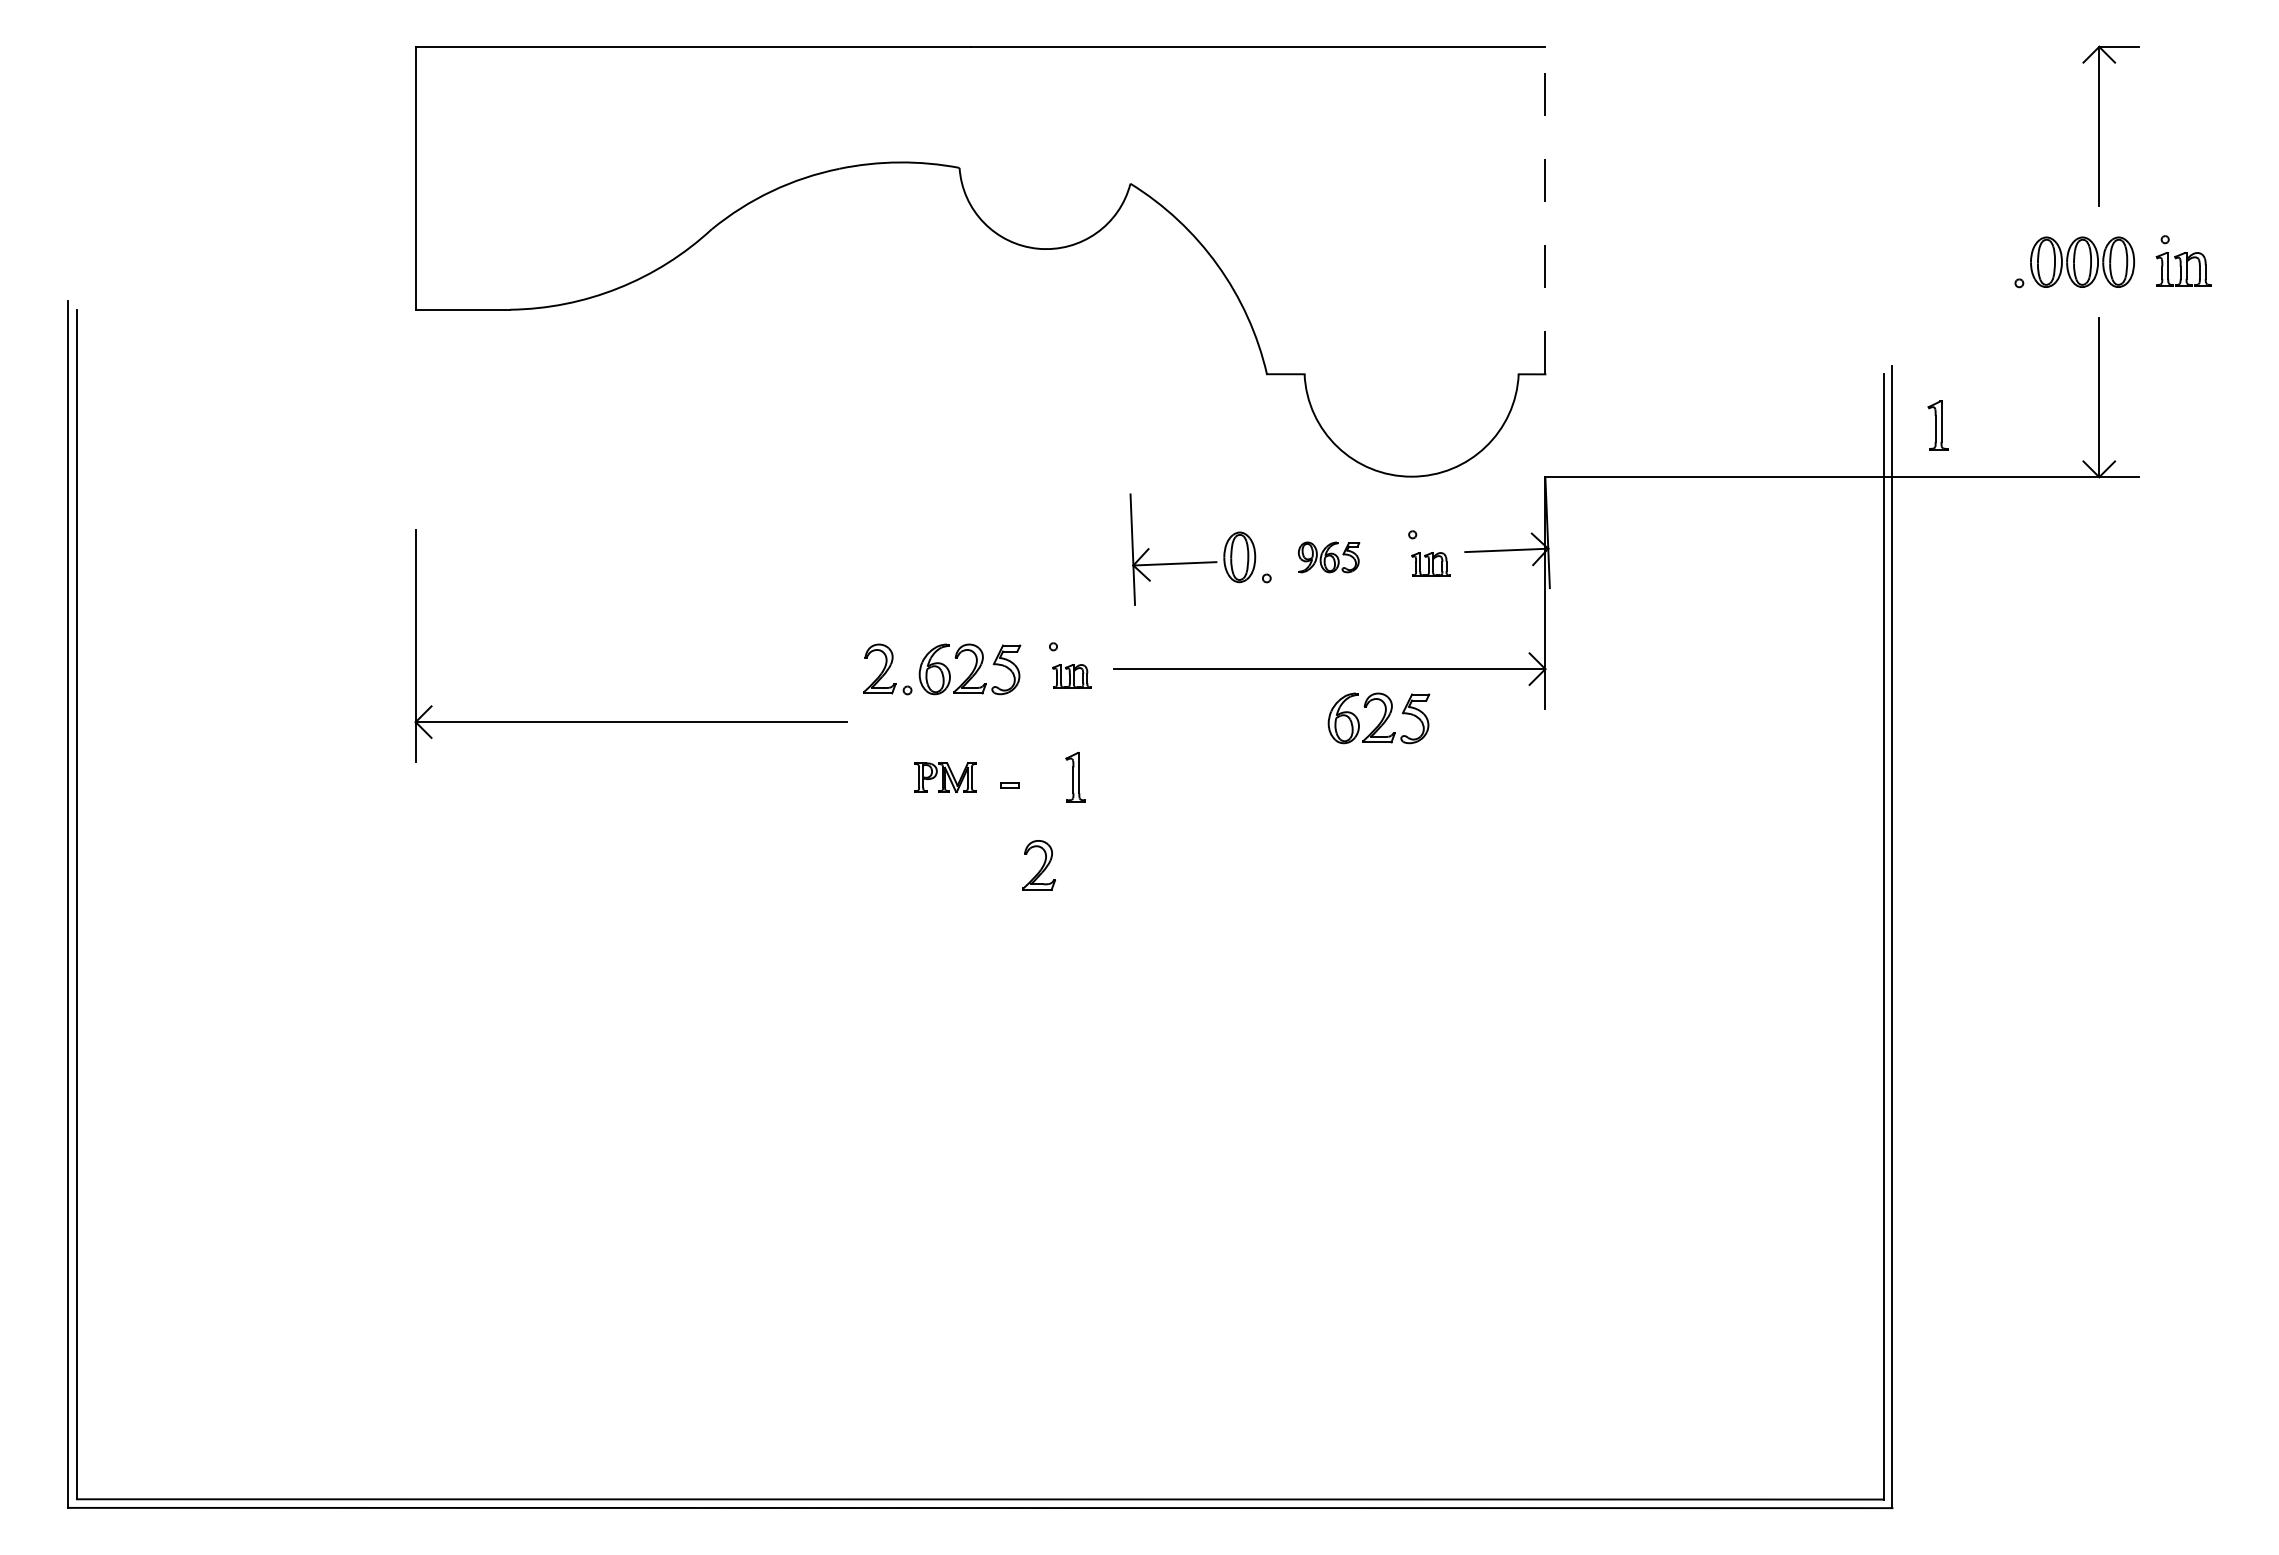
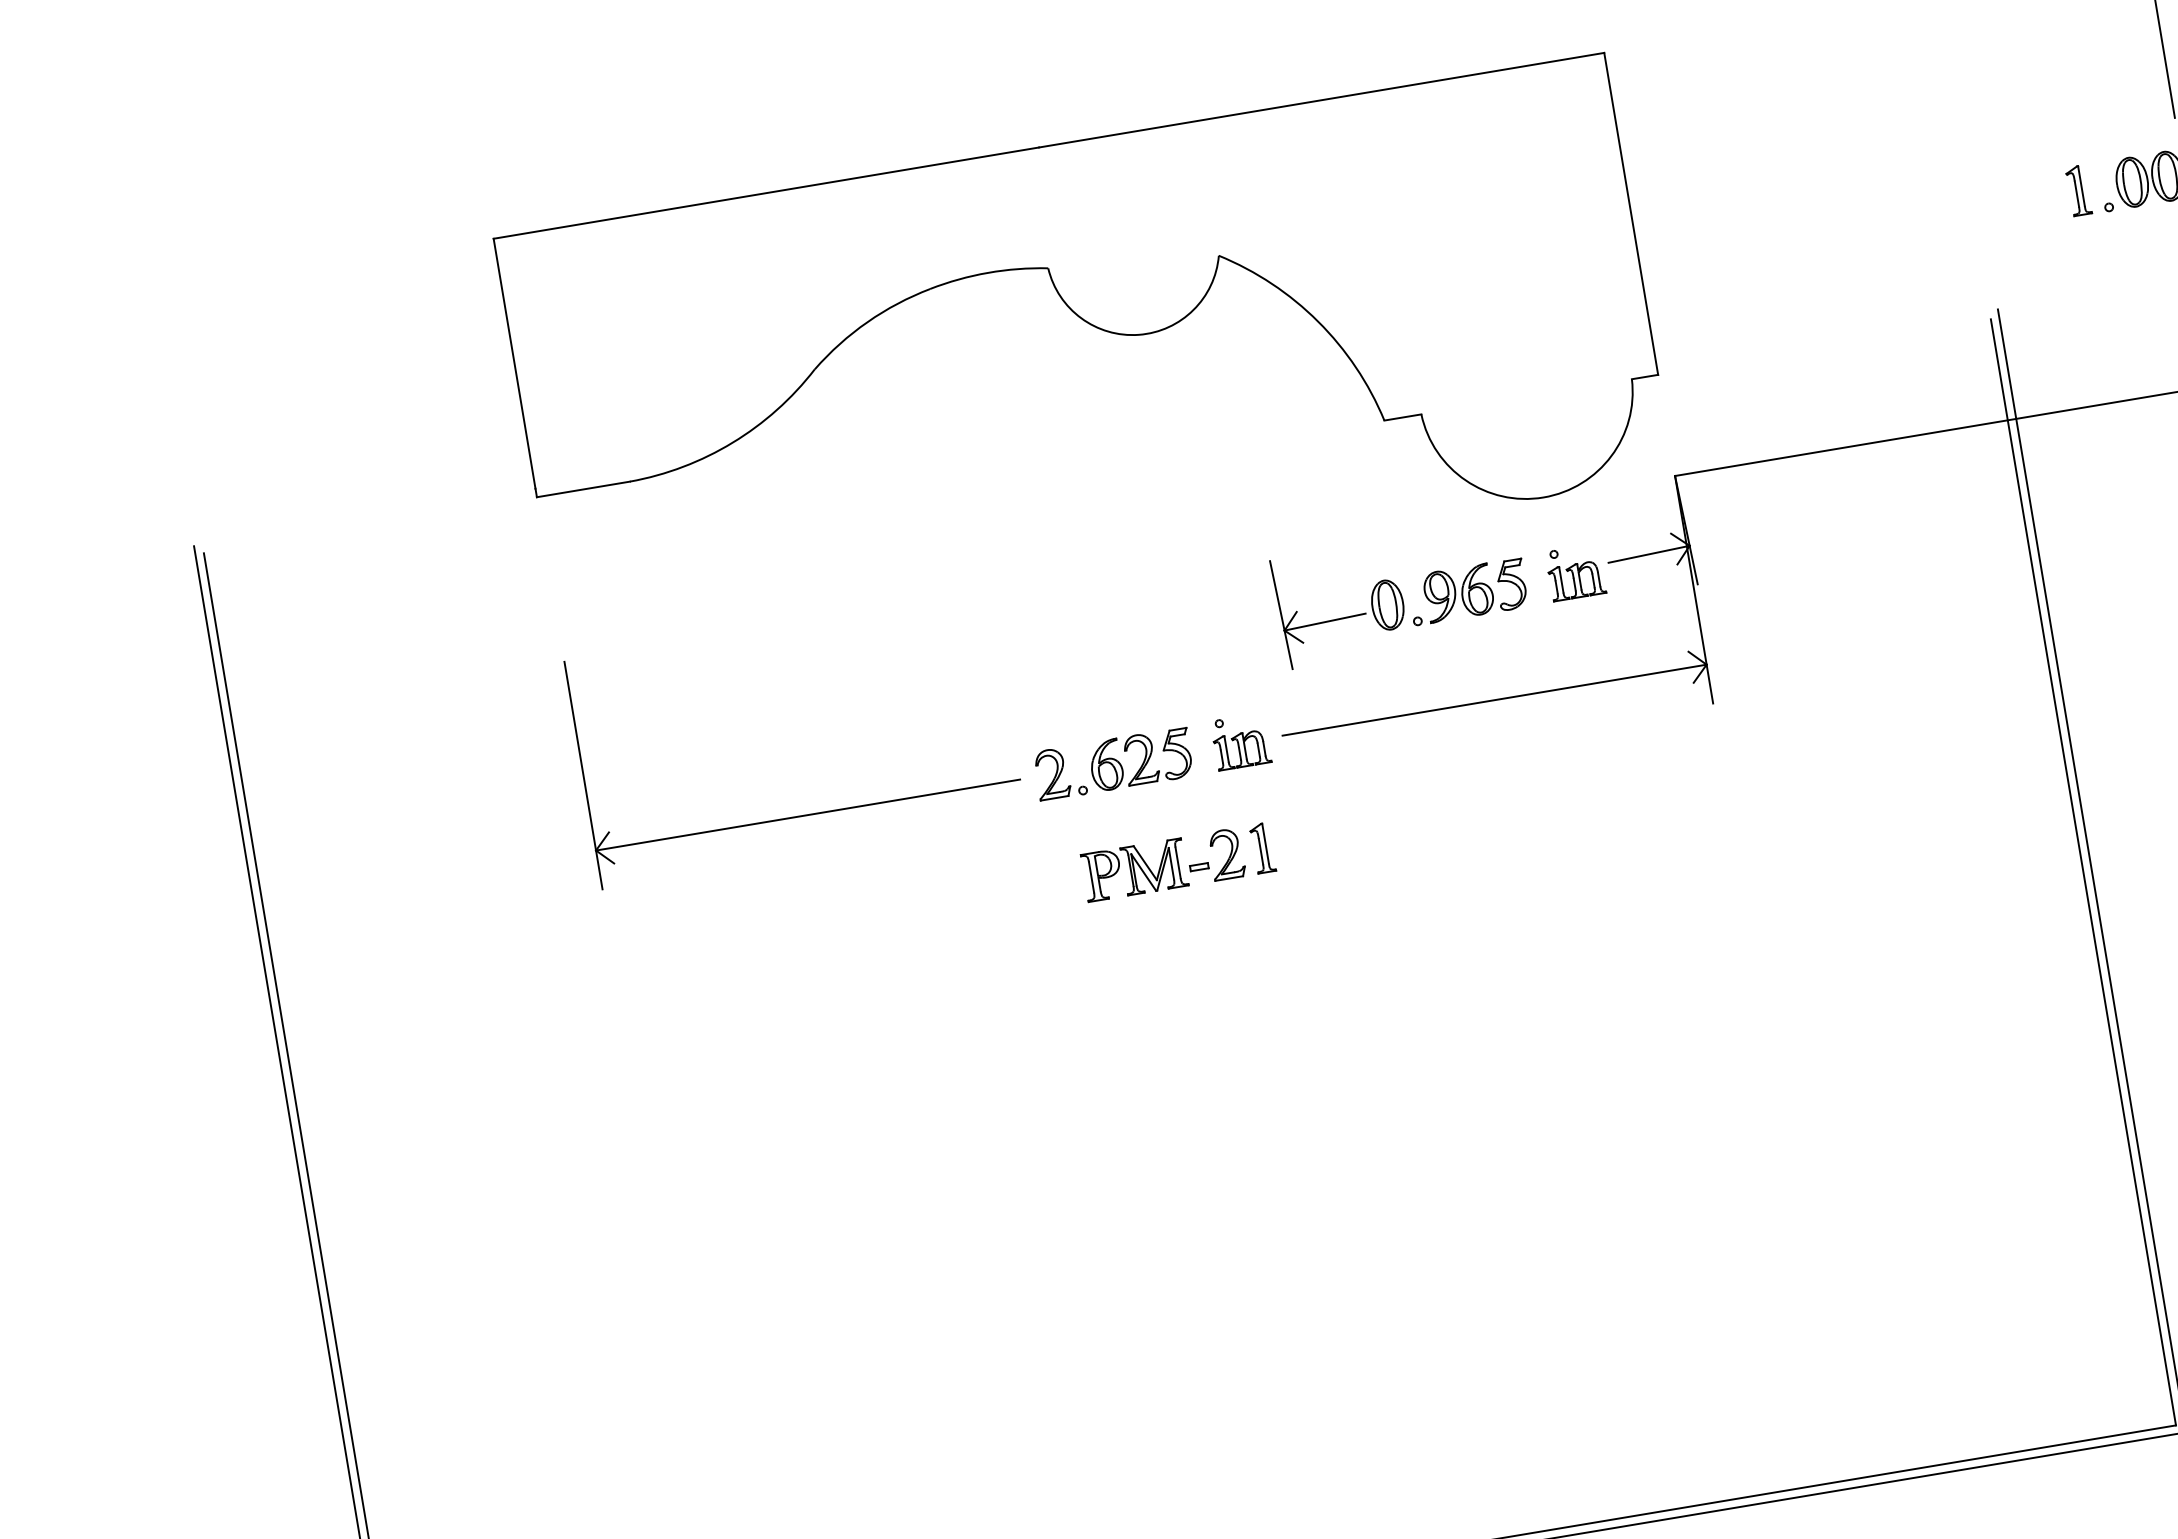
line: (1545, 210) -> (1631, 213), dashed -> solid
part: (1937, 425) -> (2078, 190), moved
part: (1328, 557) -> (1475, 590), size x1.67
part: (1430, 564) -> (1576, 580), size x1.43
part: (1071, 676) -> (1241, 749), size x1.43
part: (1378, 718) -> (1550, 740), removed
part: (630, 721) -> (807, 814), moved
part: (945, 777) -> (1134, 869), size x1.67
part: (1038, 865) -> (1226, 854), moved

